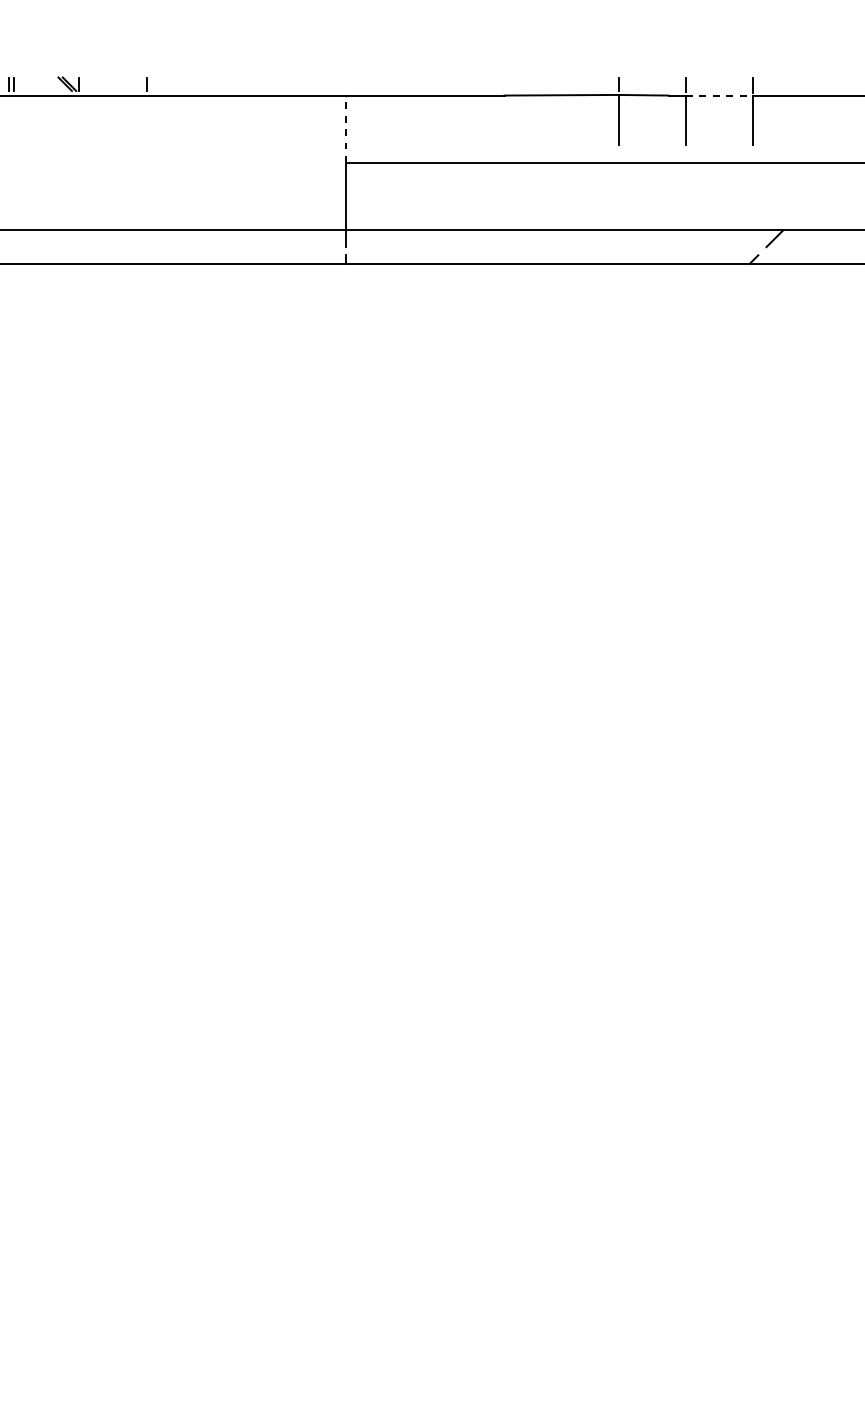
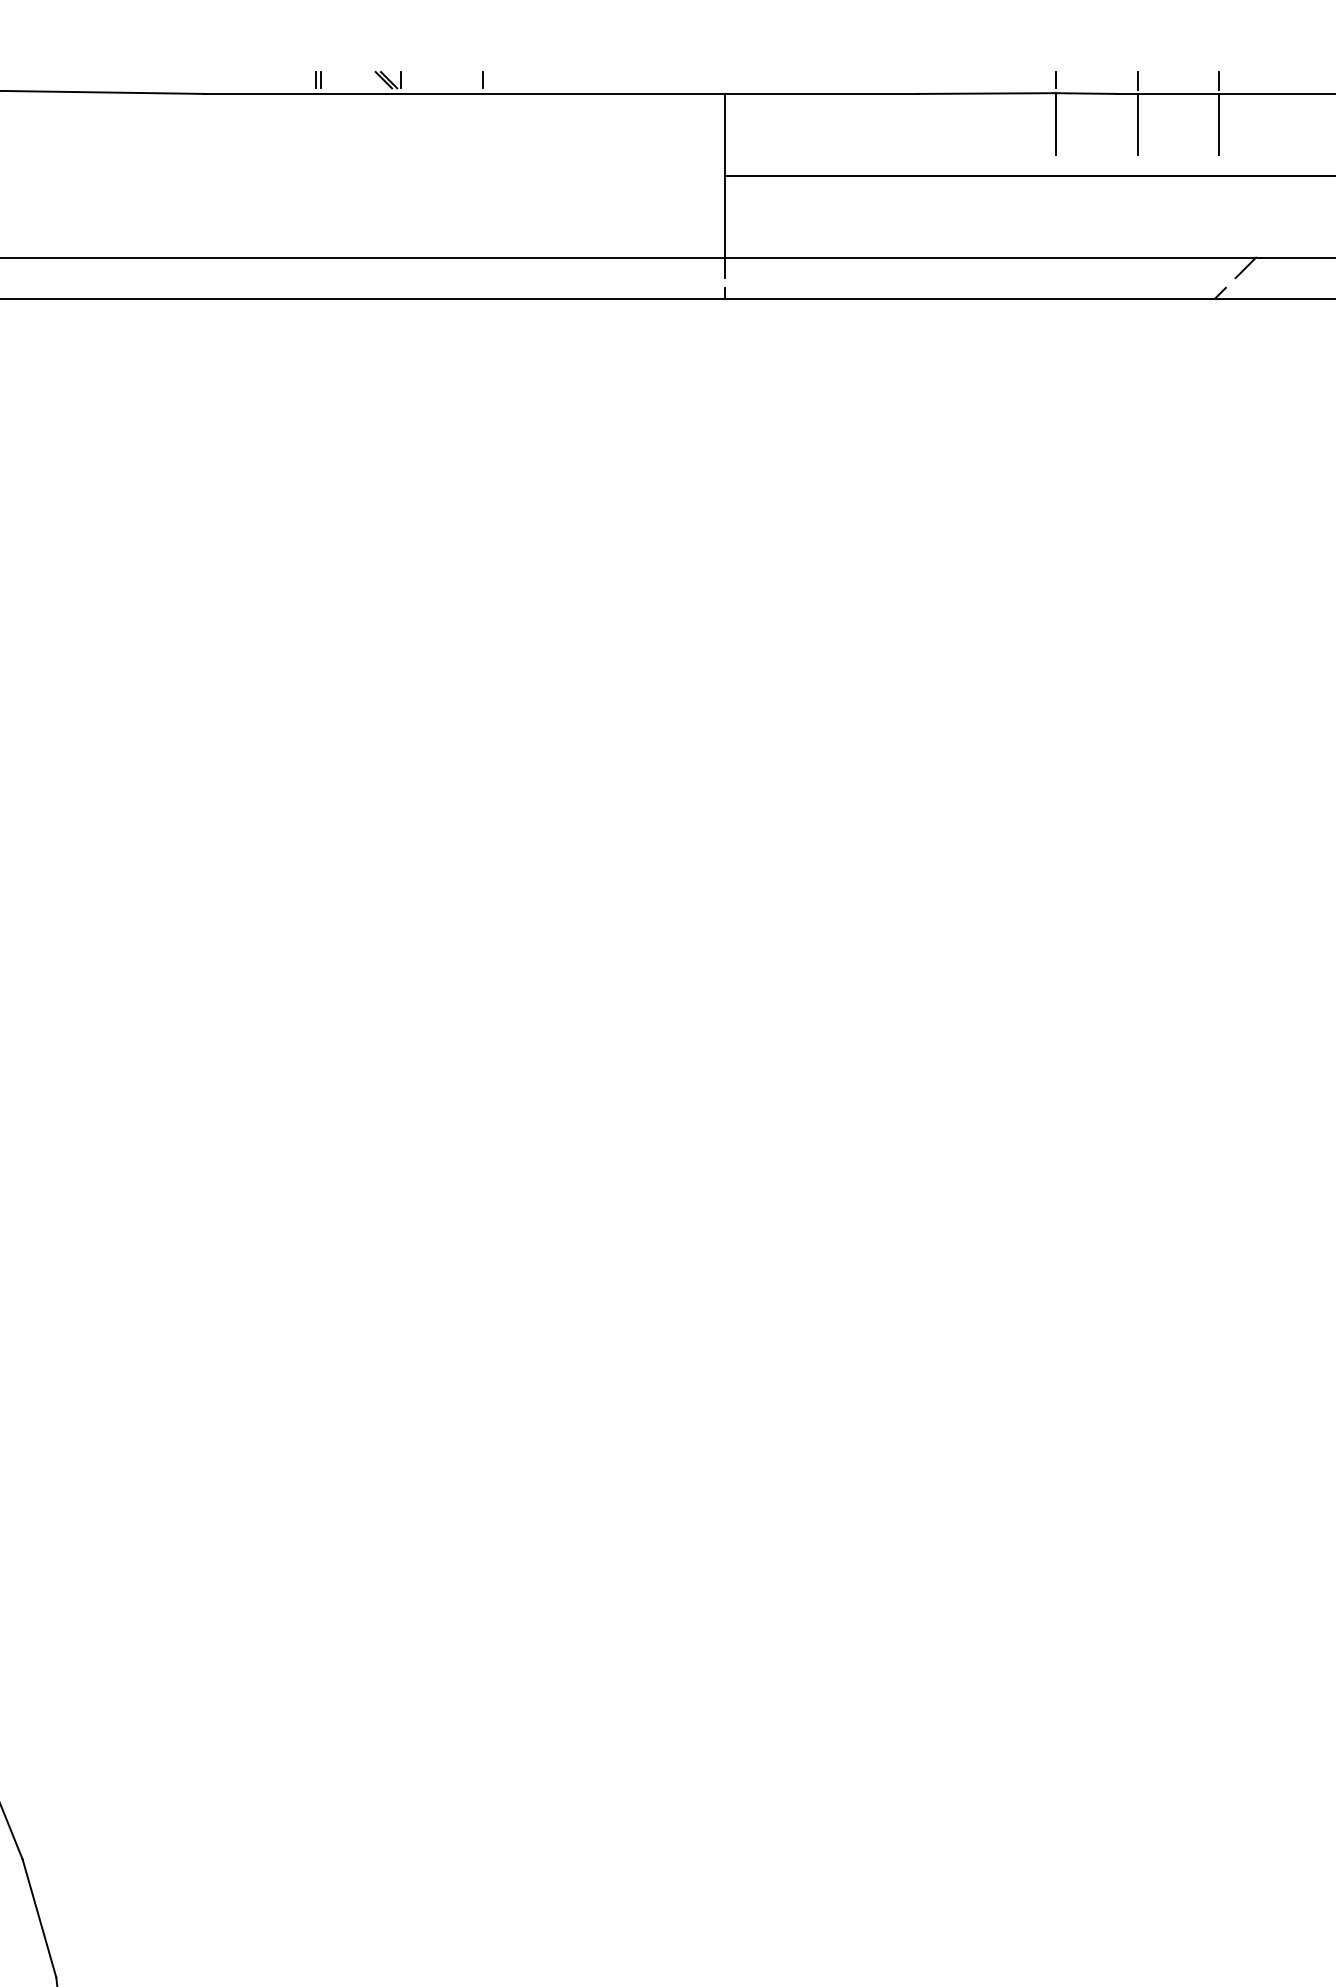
line: (719, 95) -> (1178, 93), dashed -> solid
line: (345, 128) -> (724, 134), dashed -> solid

